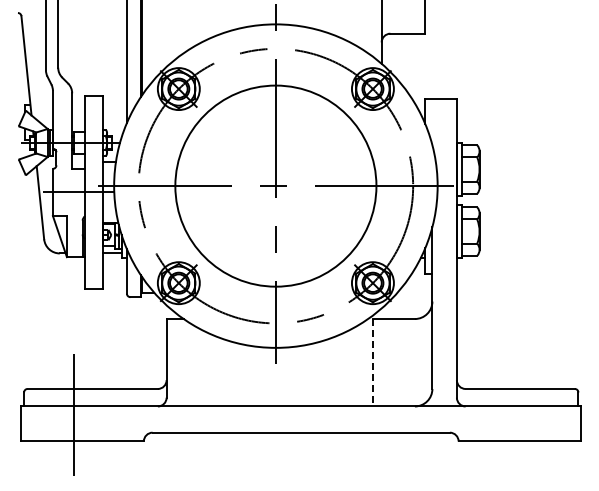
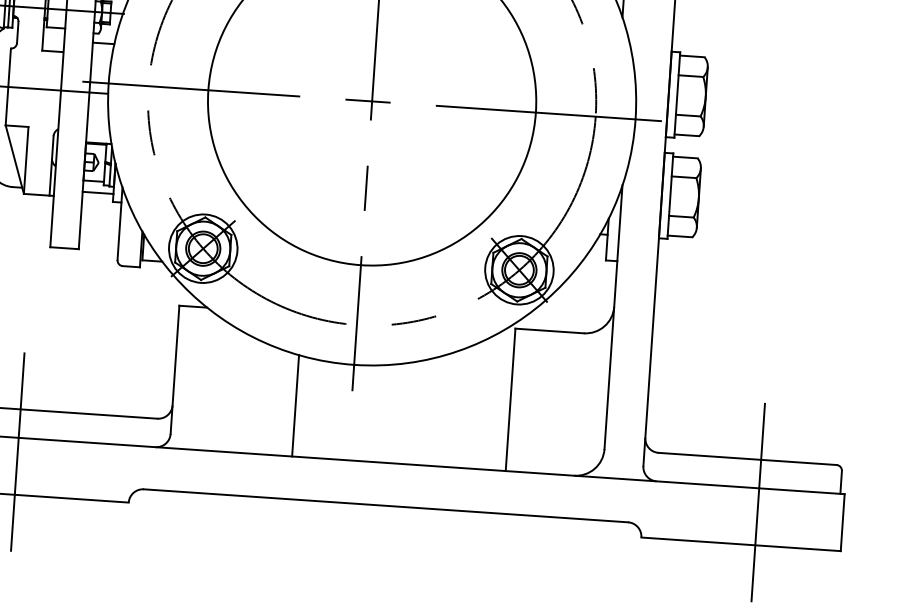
line: (372, 362) -> (509, 399), dashed -> solid
line: (241, 375) -> (295, 406), added
line: (528, 415) -> (758, 503), added

